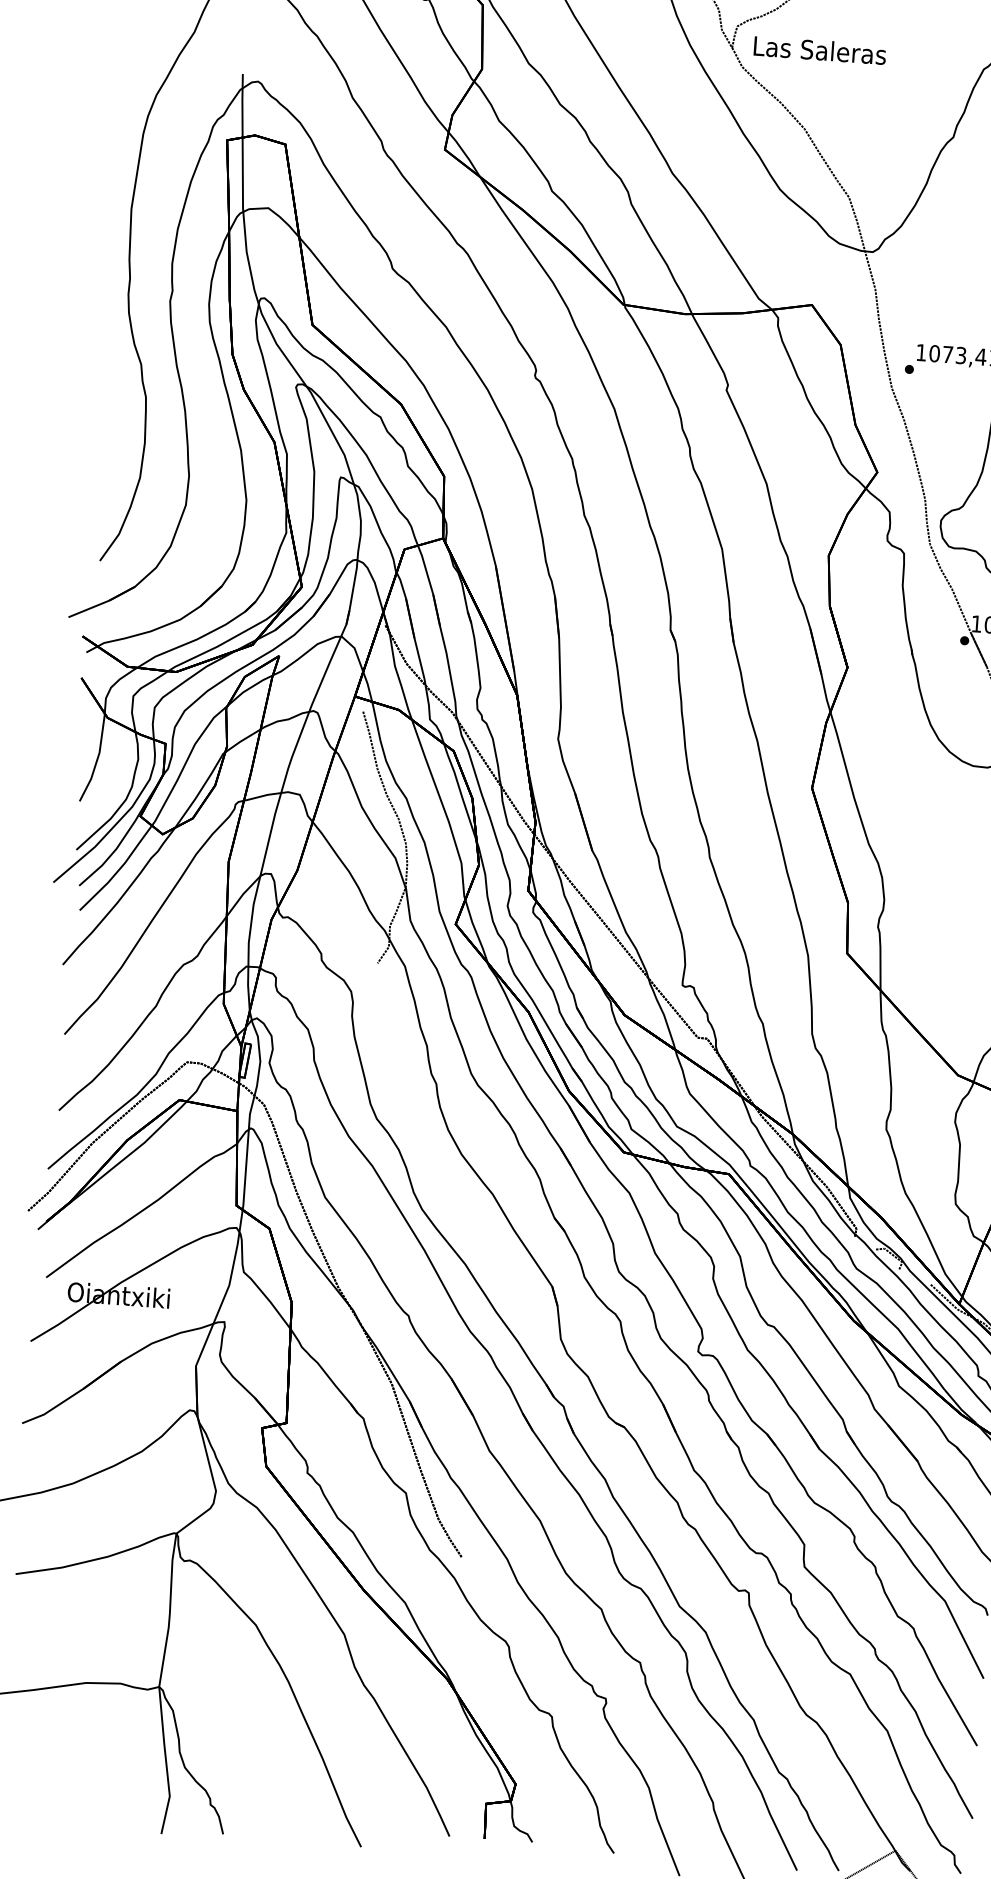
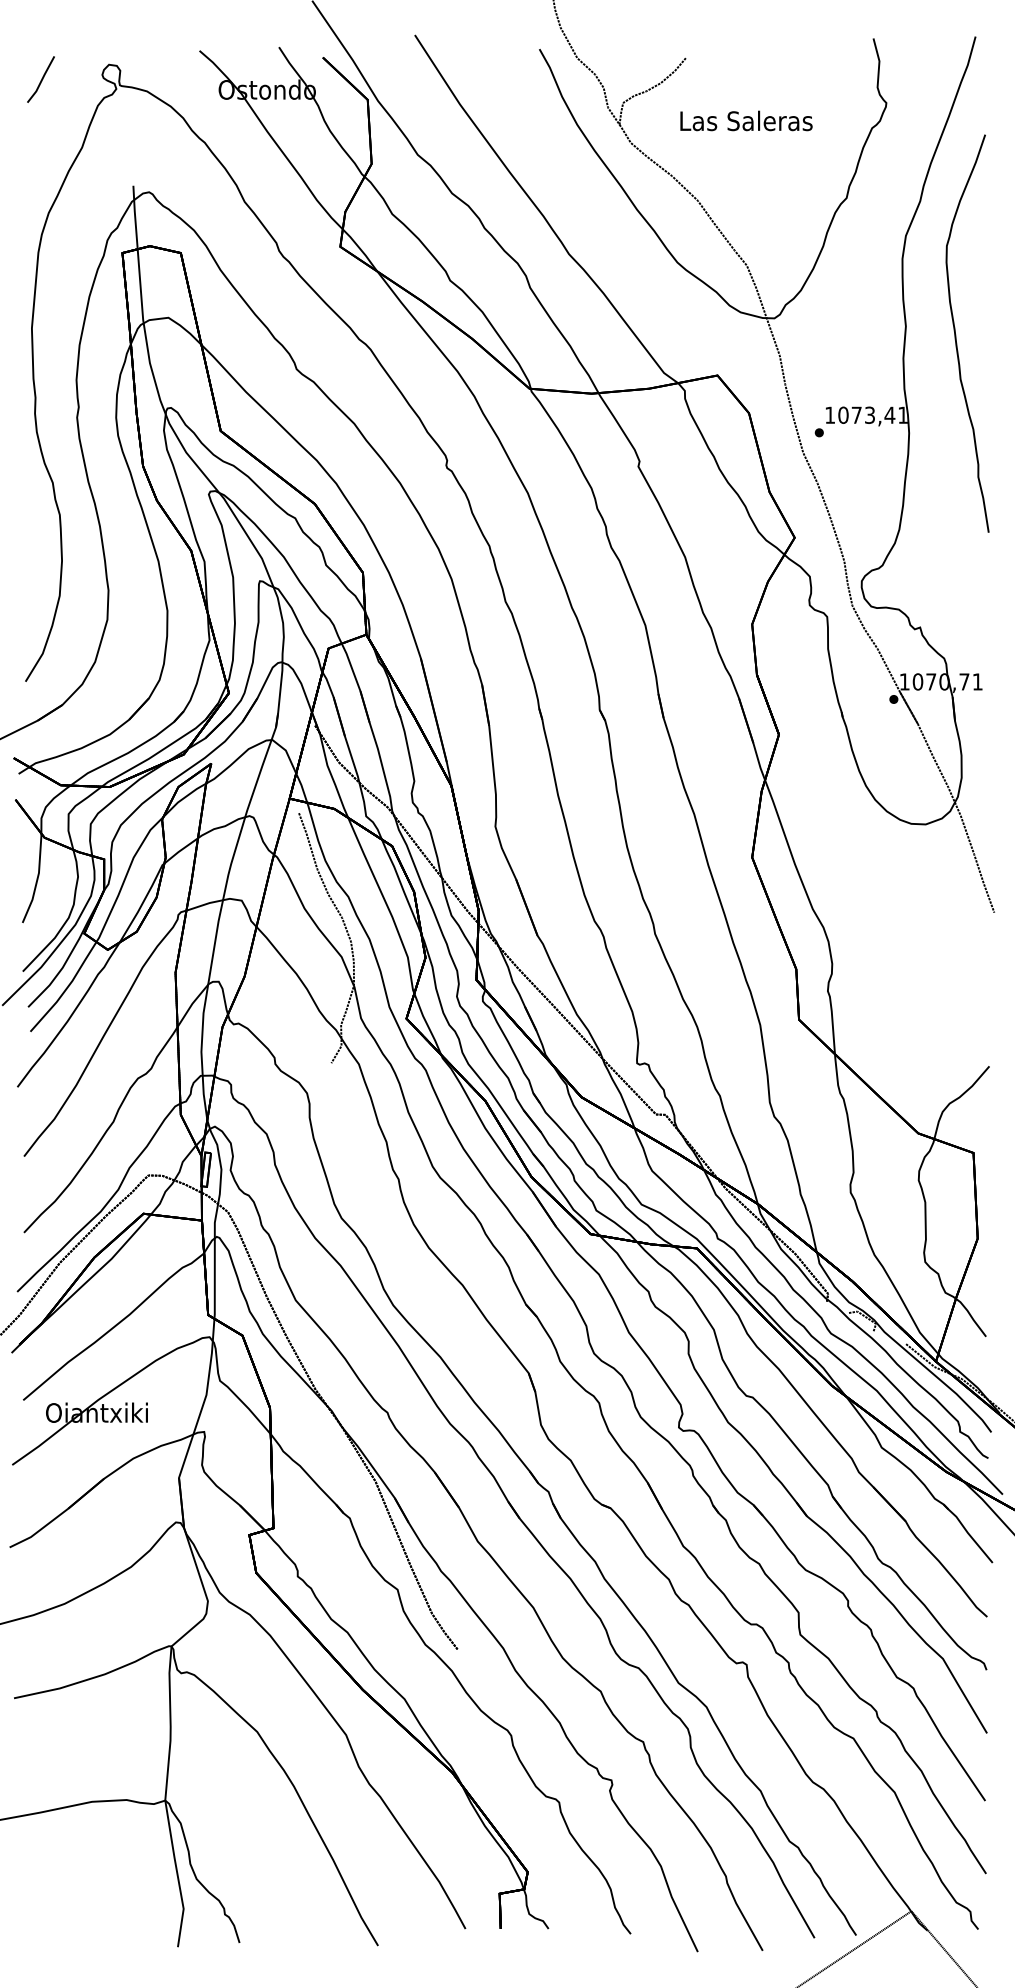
text: (820, 49) -> (746, 120), moved

